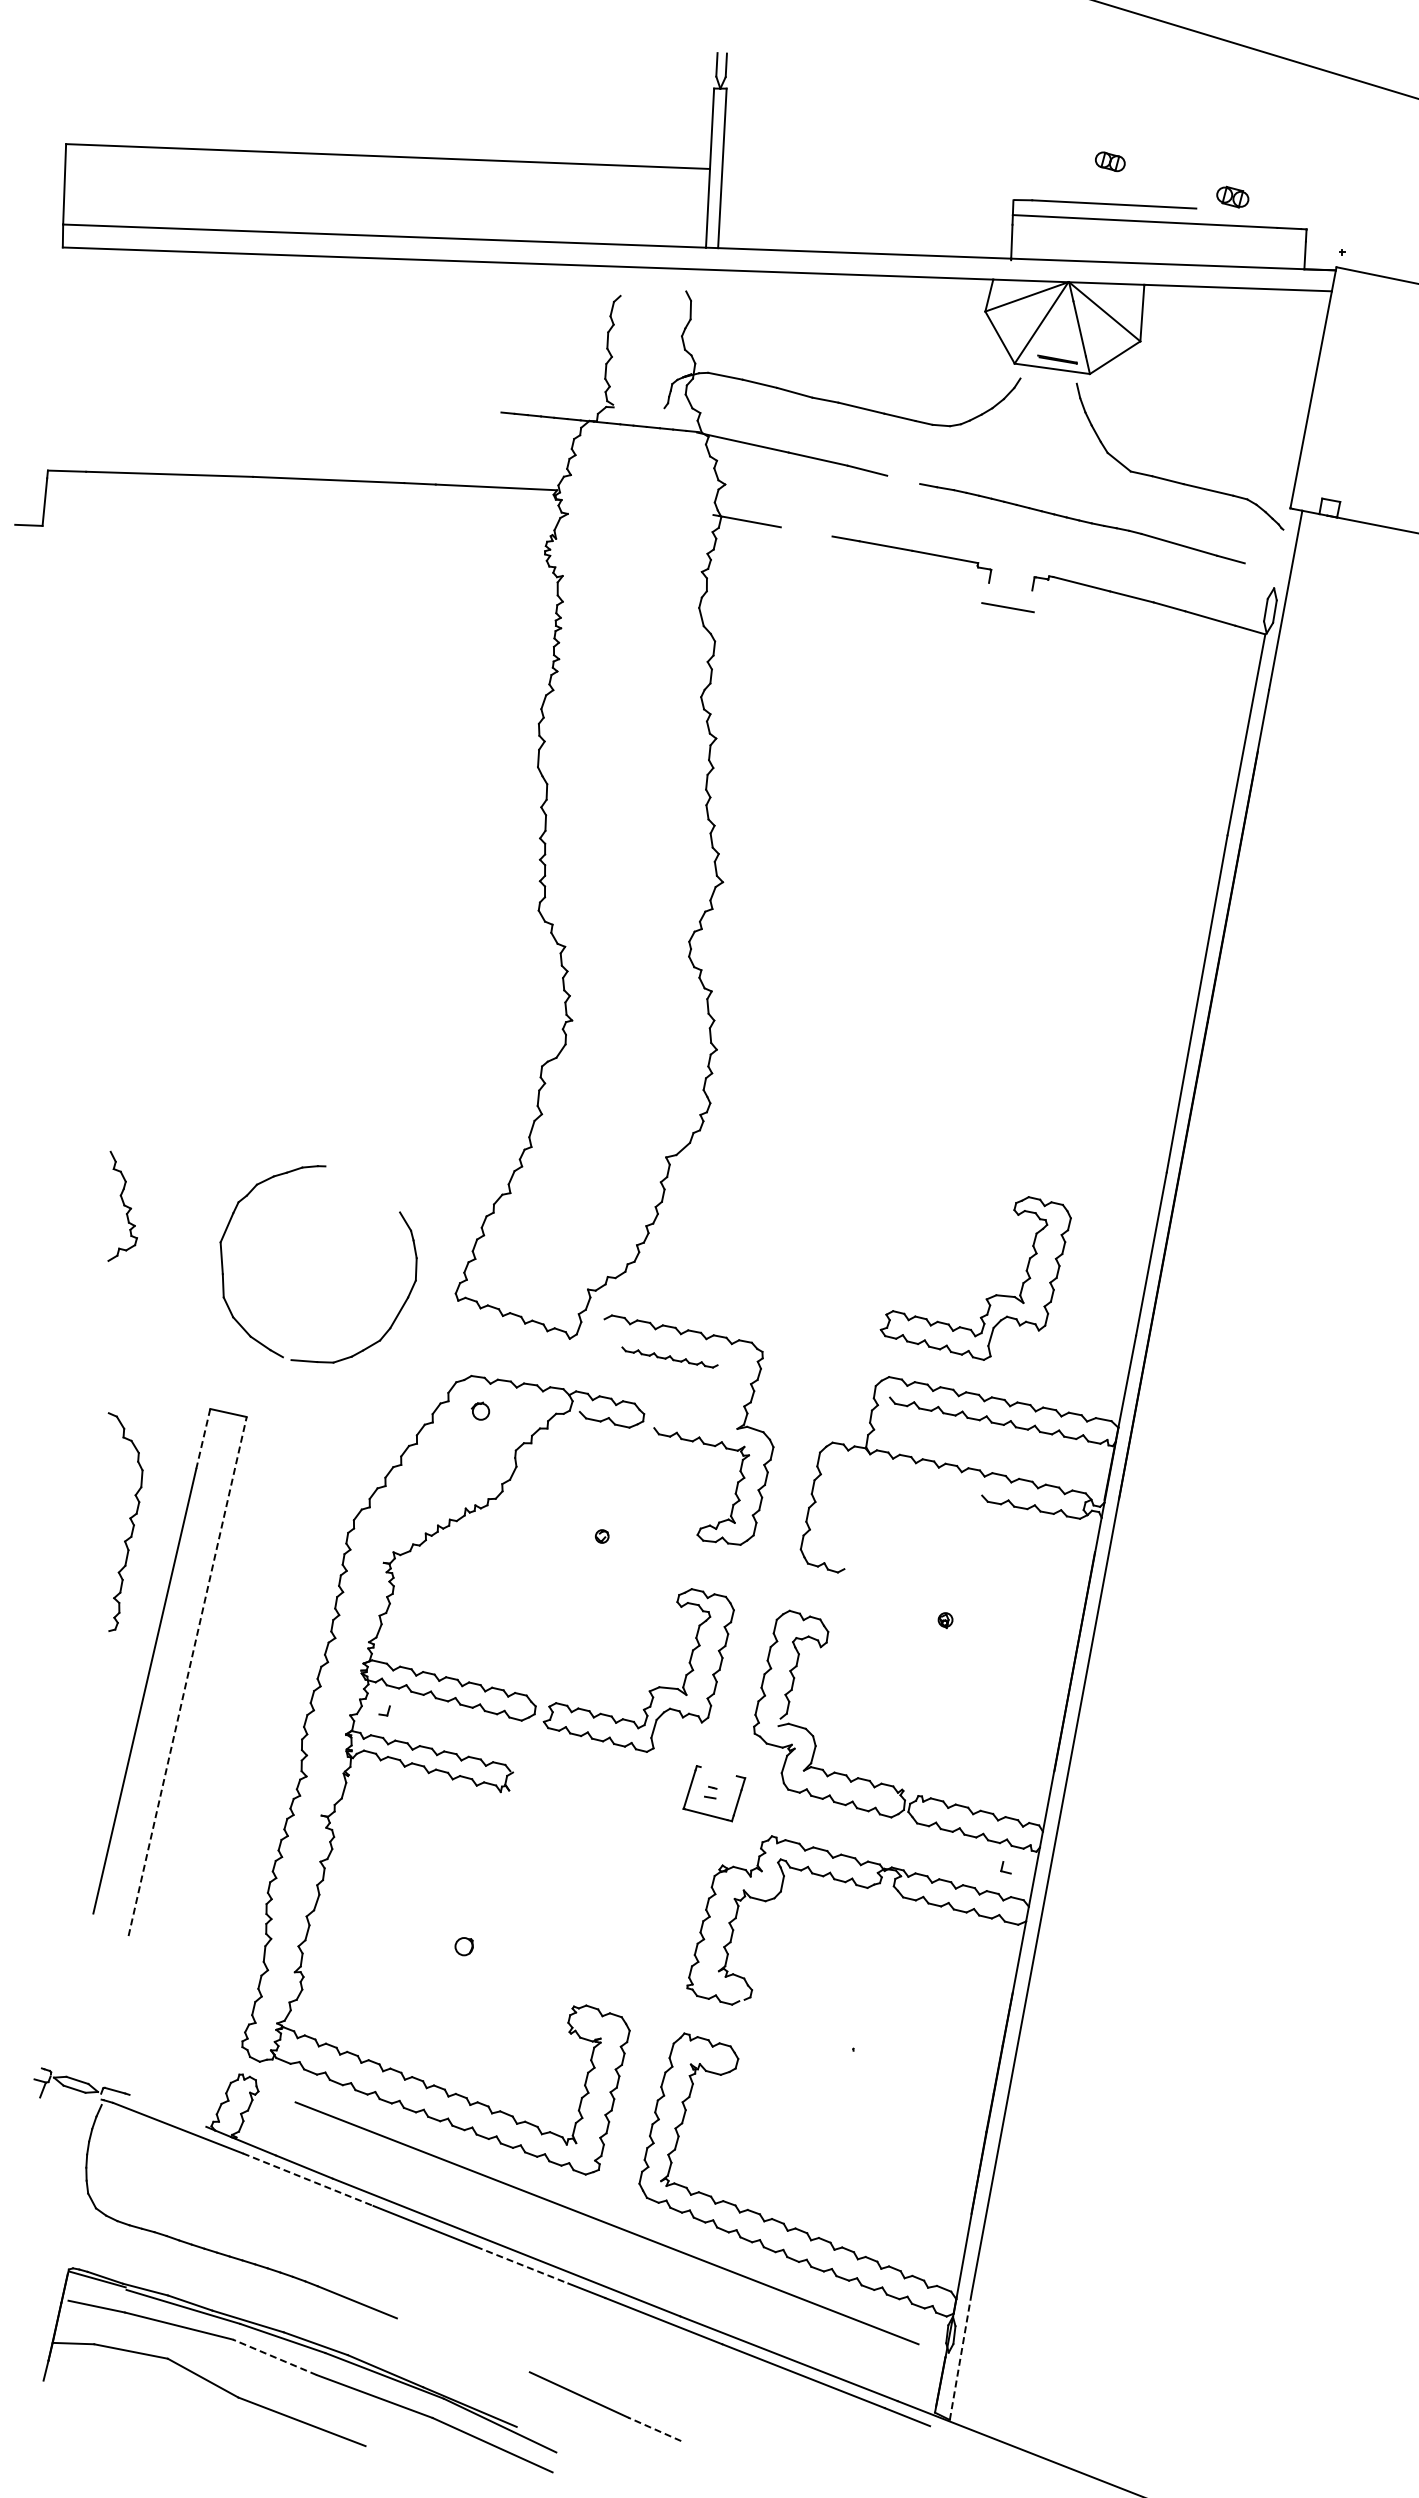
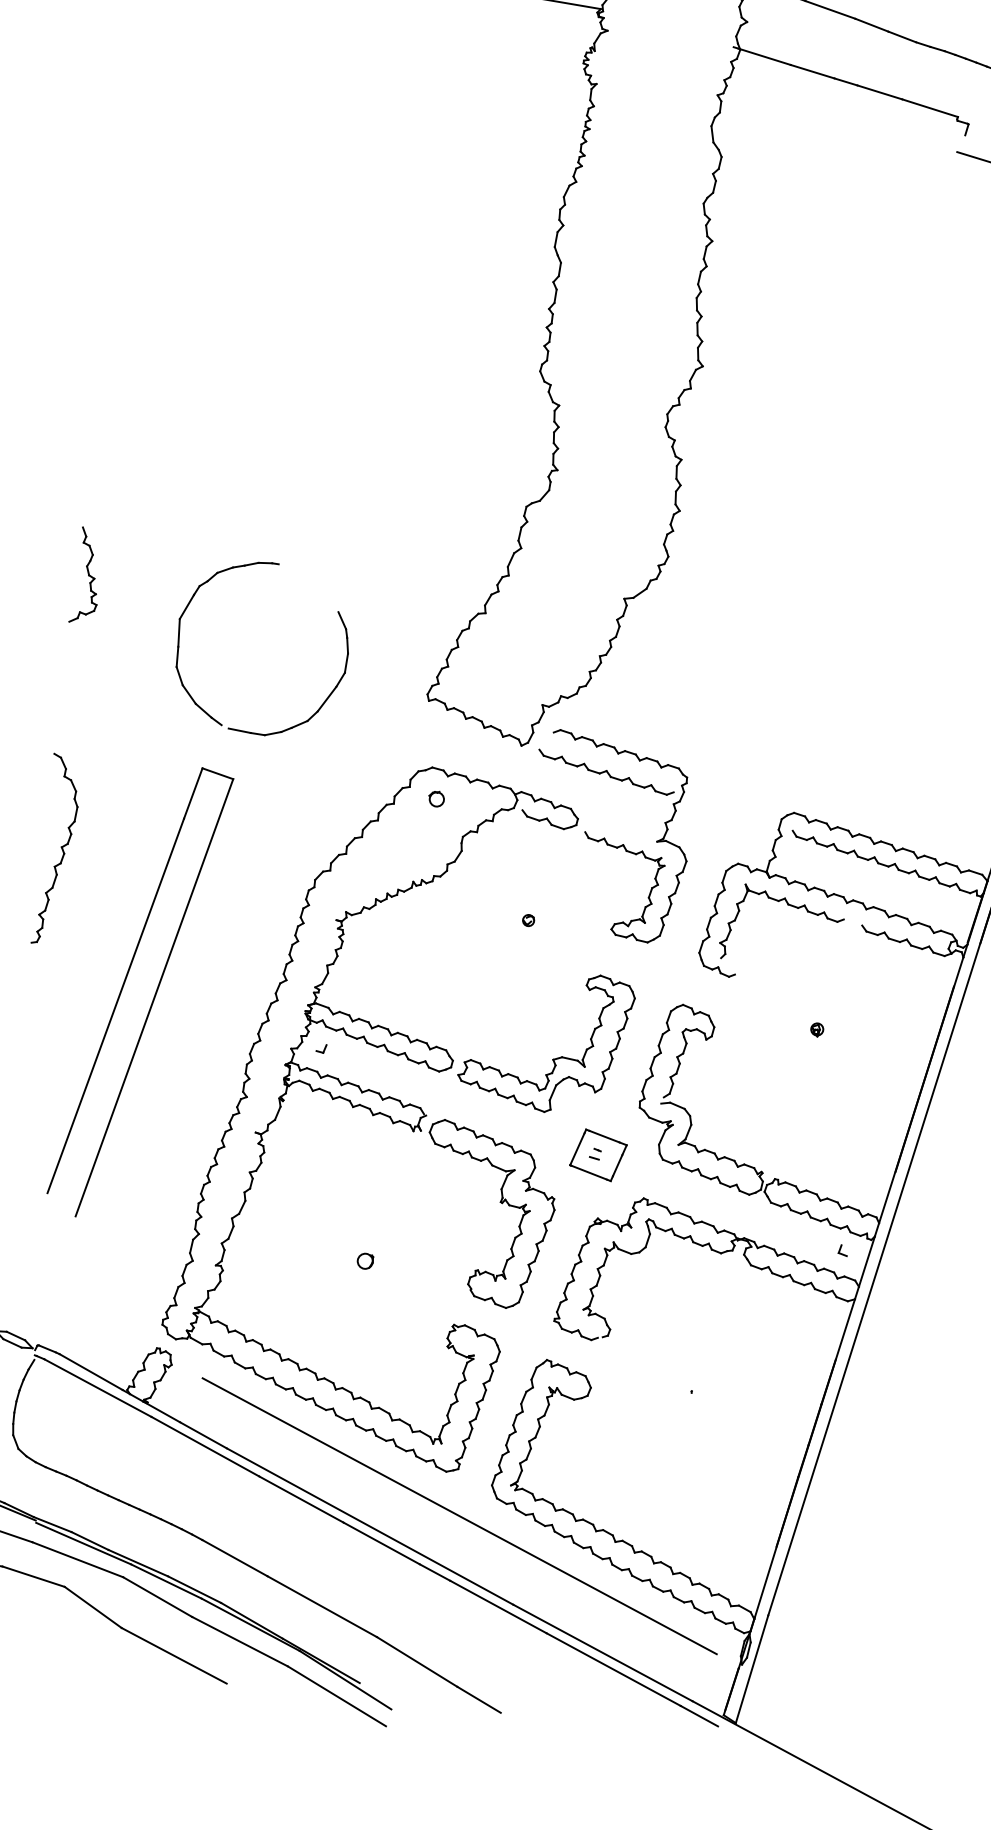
line: (903, 479) -> (902, 36), added
line: (806, 531) -> (812, 71), added
part: (122, 1205) -> (87, 575), moved
part: (985, 1298) -> (886, 755), removed
part: (397, 1313) -> (325, 699), moved
part: (669, 1357) -> (605, 772), size x1.67
line: (203, 1438) -> (193, 793), dashed -> solid
part: (895, 1483) -> (788, 905), added
part: (125, 1521) -> (57, 849), moved
line: (187, 1676) -> (154, 997), dashed -> solid
line: (718, 1771) -> (604, 1136), added
part: (609, 1861) -> (500, 1202), added
line: (167, 2110) -> (90, 1371), added
line: (308, 2179) -> (205, 1446), dashed -> solid
line: (522, 2265) -> (381, 1543), dashed -> solid
line: (462, 2345) -> (321, 1606), added
line: (960, 2356) -> (751, 1669), dashed -> solid
line: (274, 2357) -> (157, 1597), dashed -> solid
line: (654, 2429) -> (478, 1699), dashed -> solid

